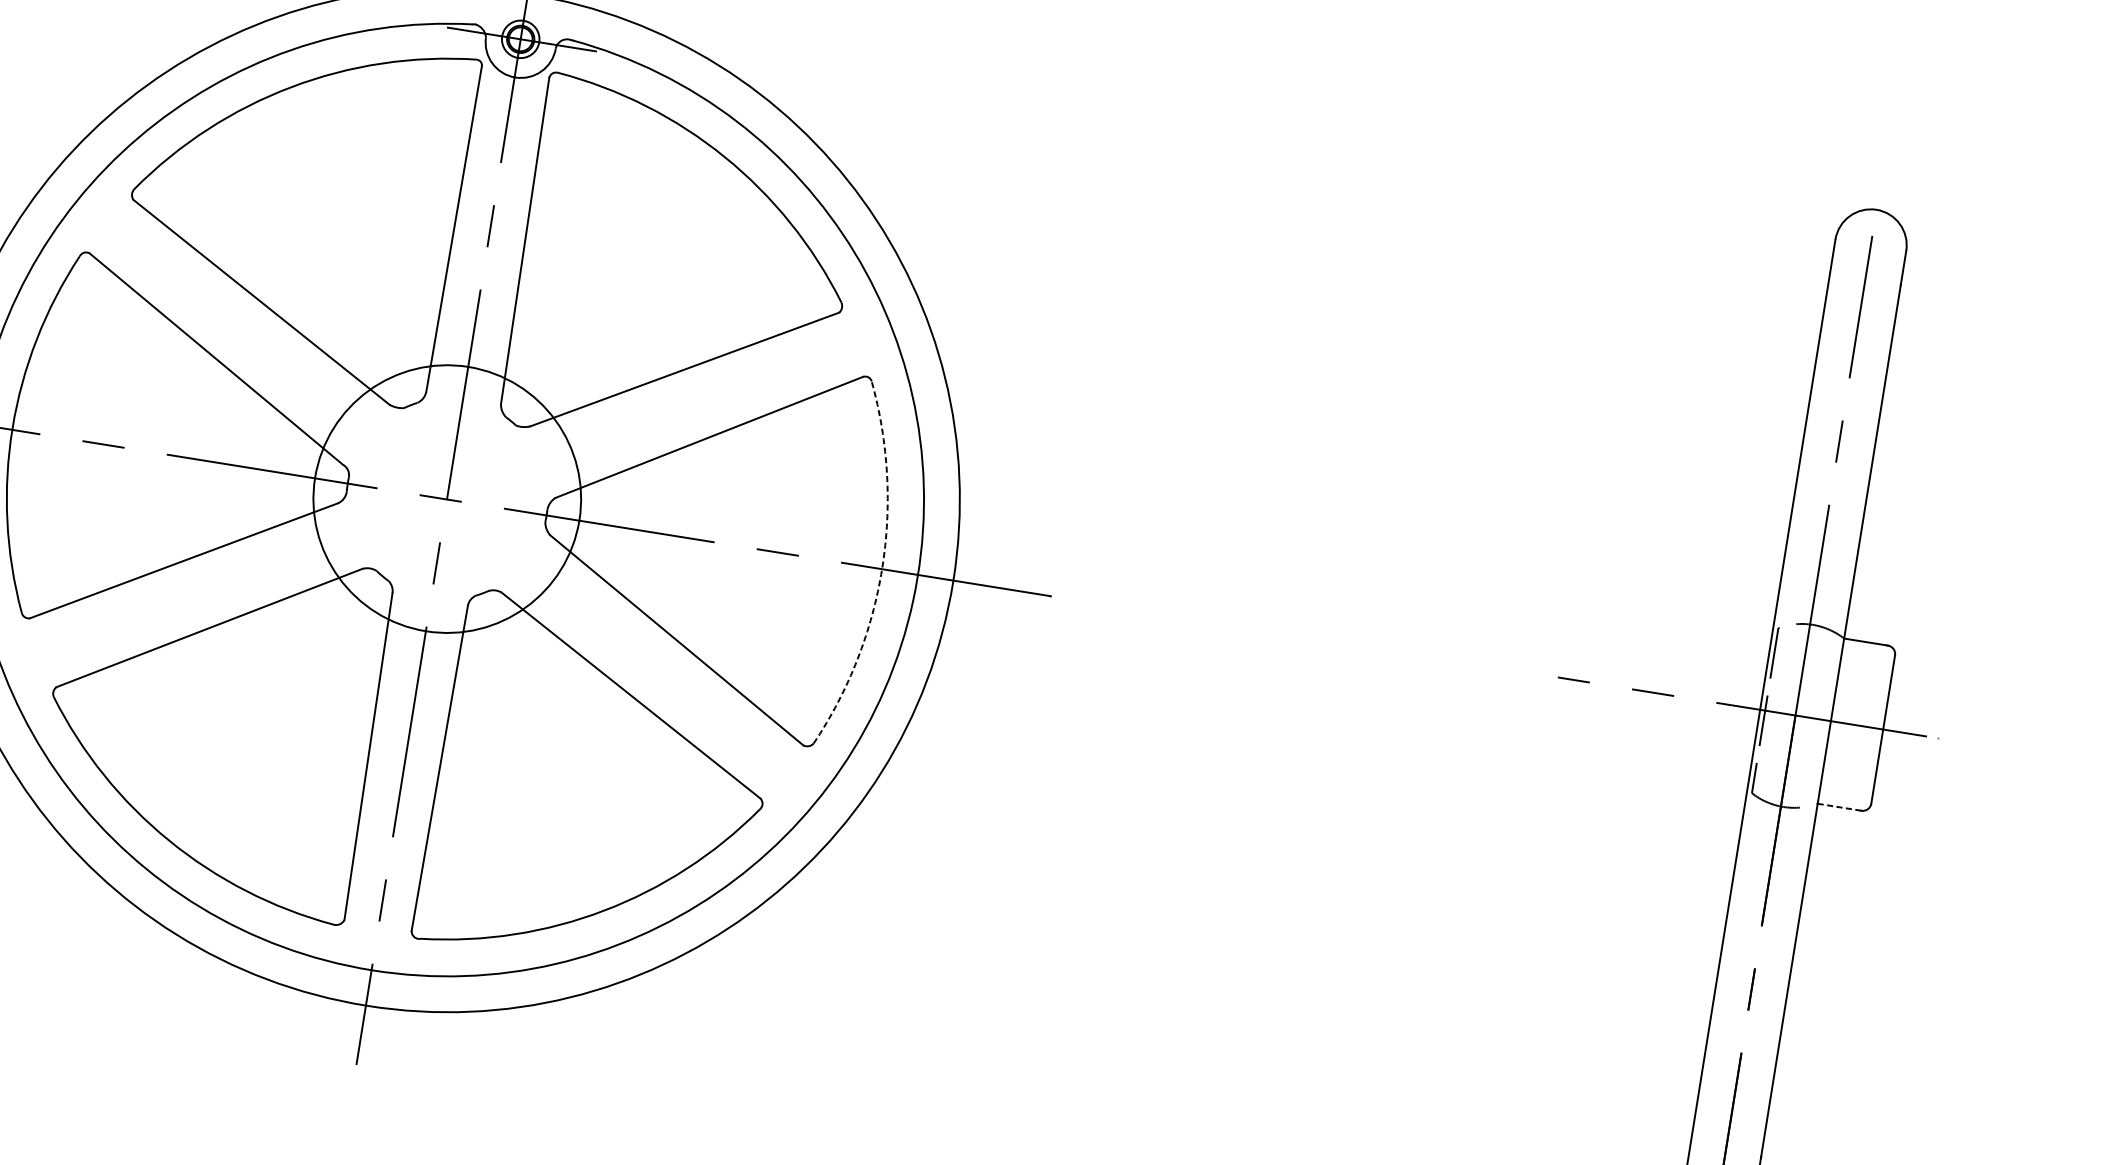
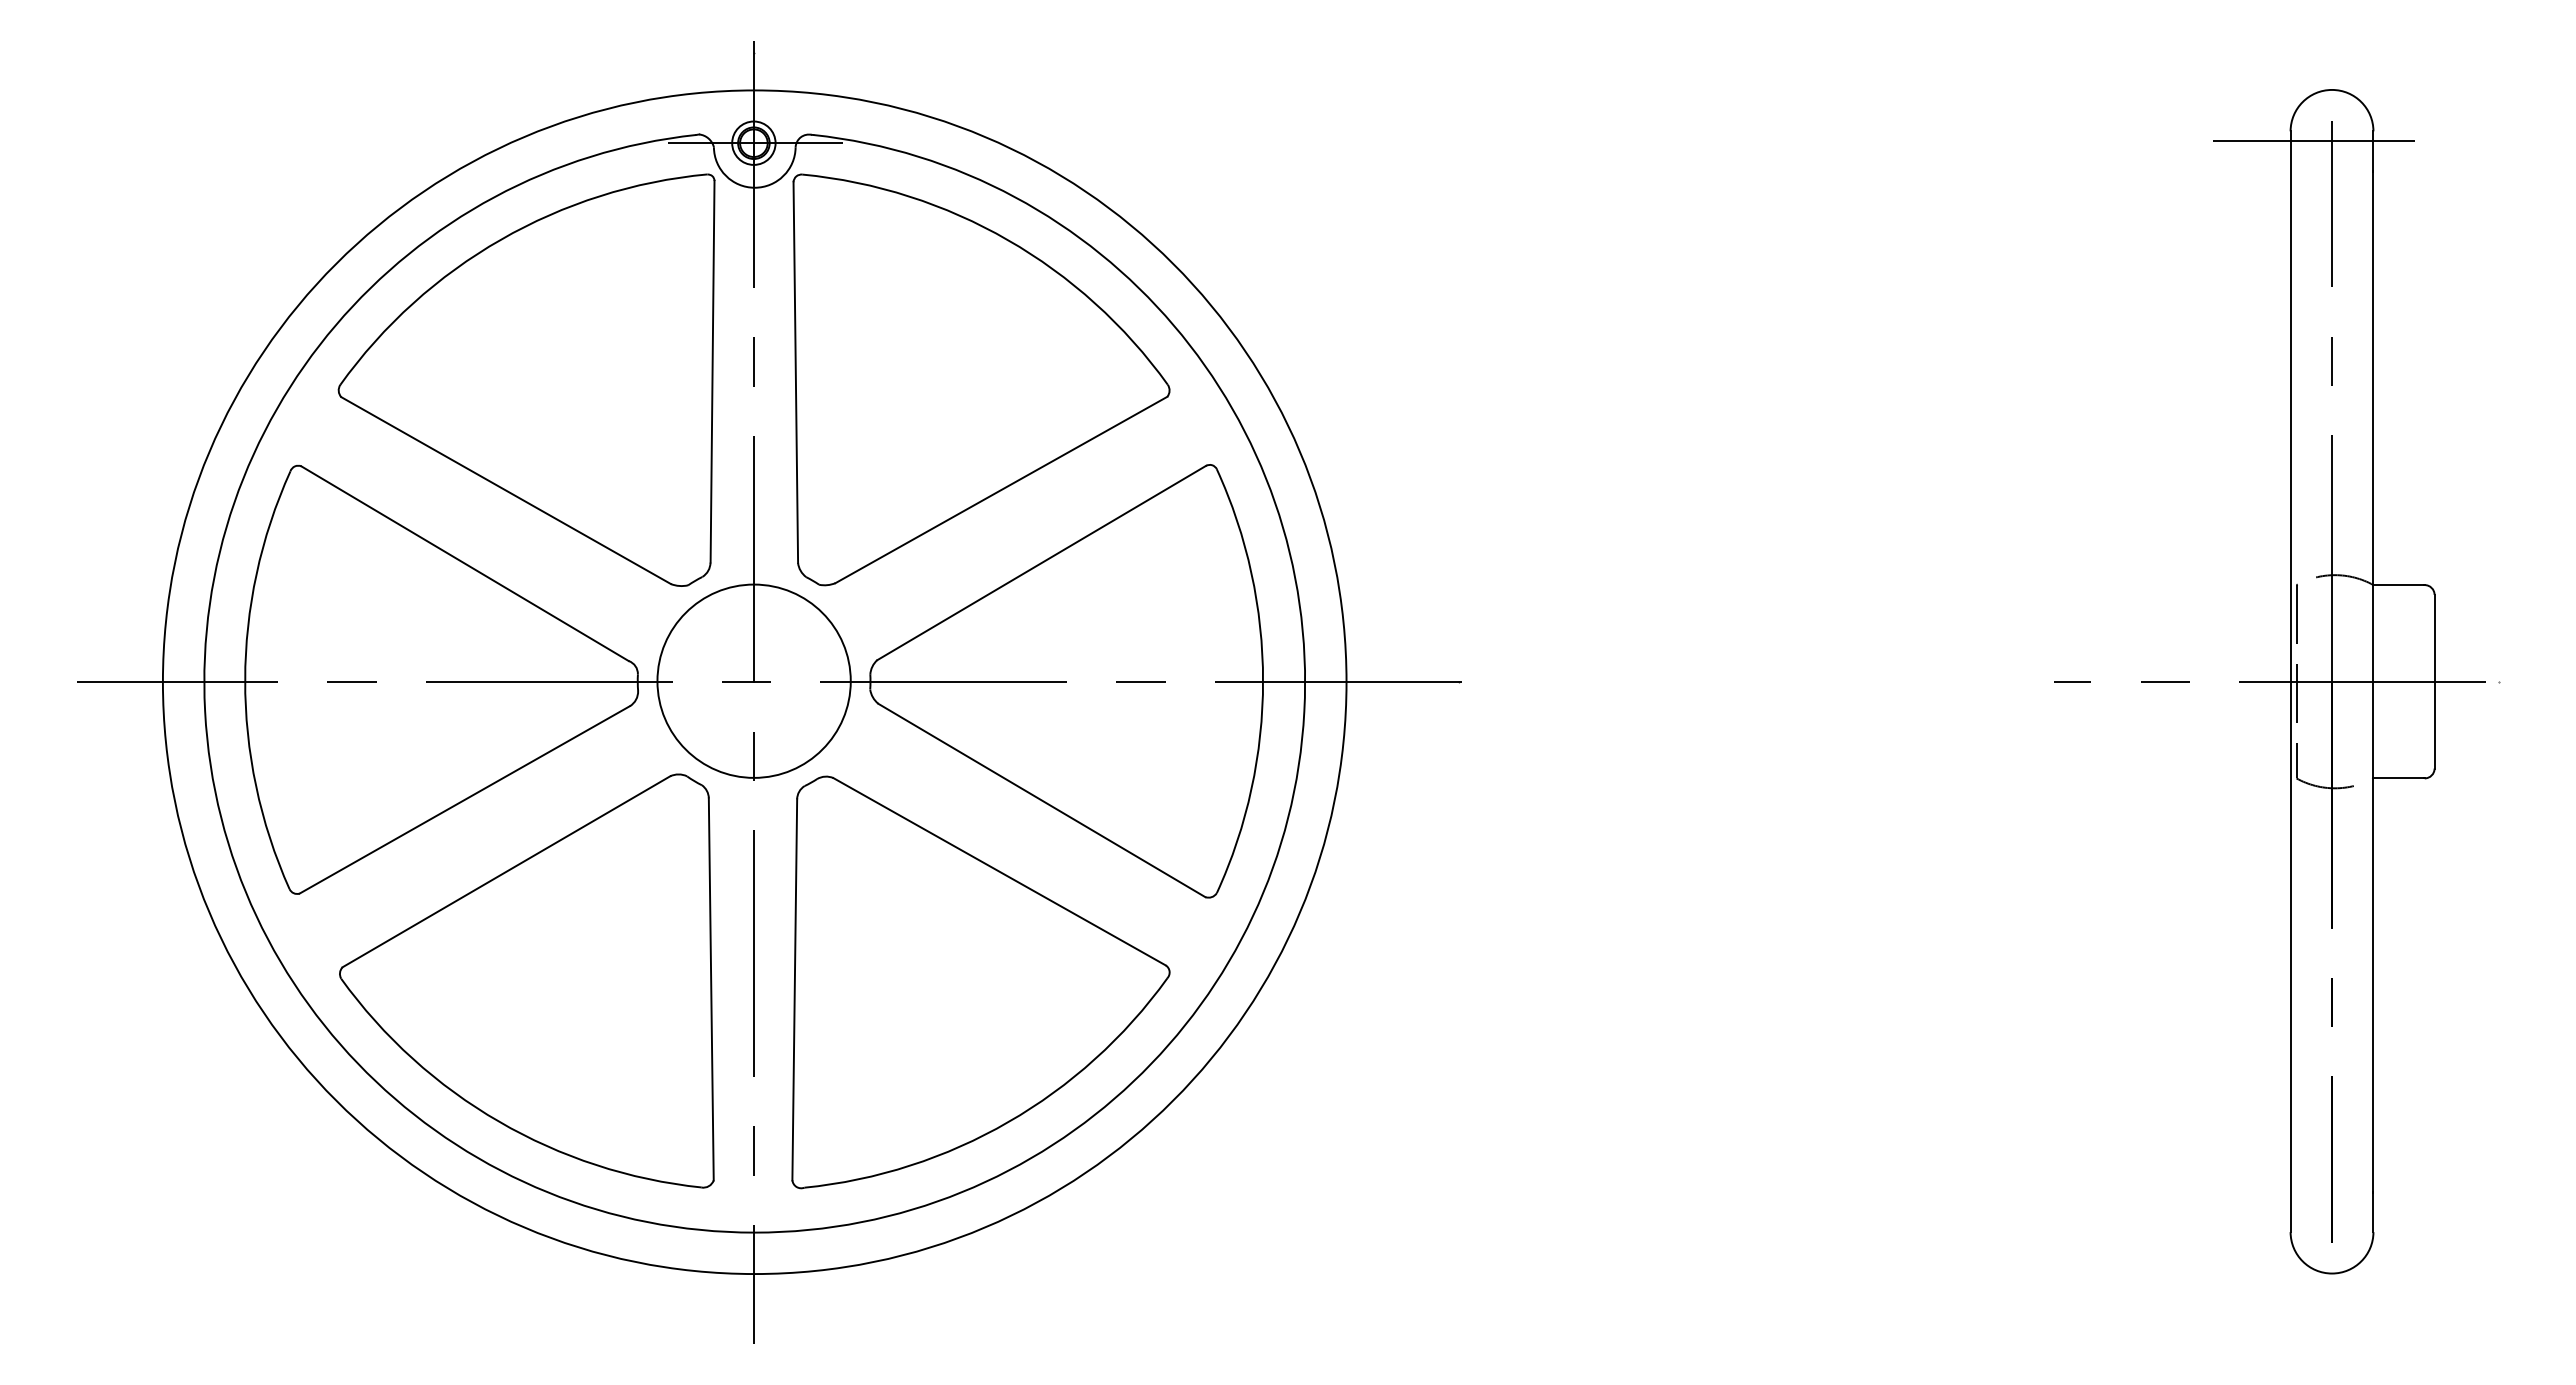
line: (1853, 251) -> (2313, 141), added
circle: (446, 498) -> (753, 680), size x0.62
arc: (882, 569) -> (1263, 681), dashed -> solid
line: (1839, 807) -> (2399, 778), dashed -> solid

